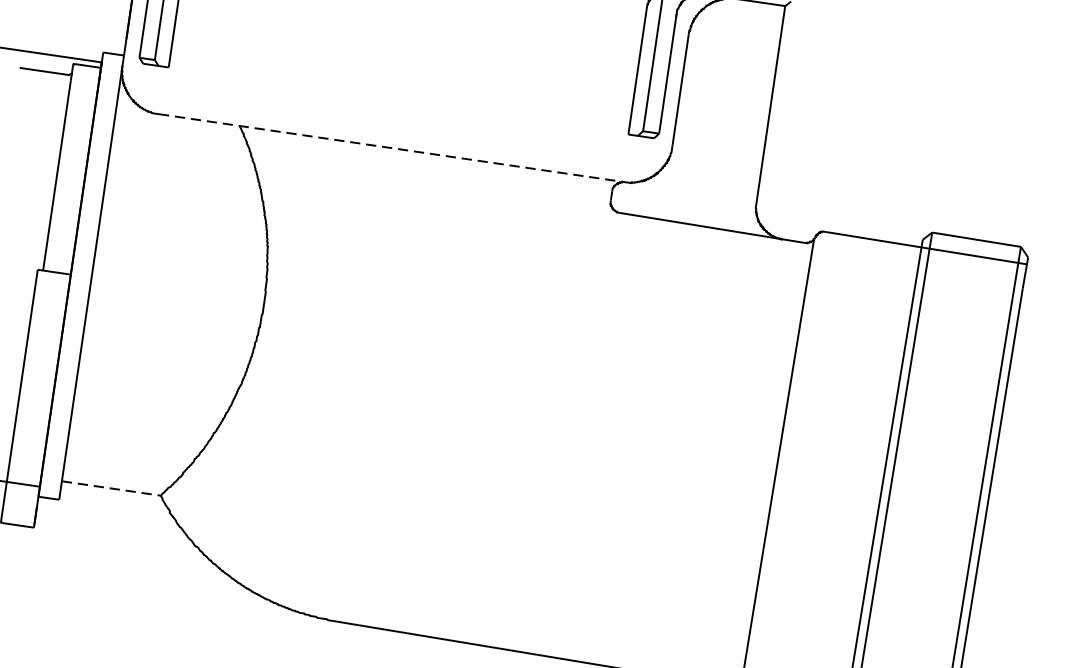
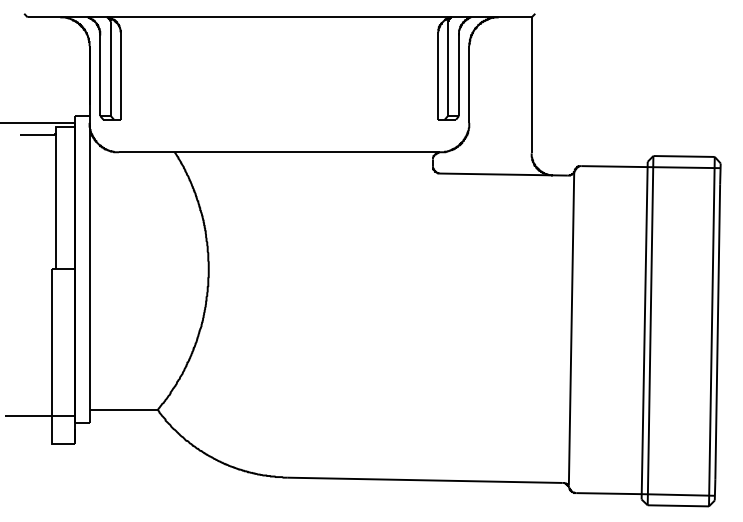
line: (391, 148) -> (279, 152), dashed -> solid
line: (112, 487) -> (124, 409), dashed -> solid

